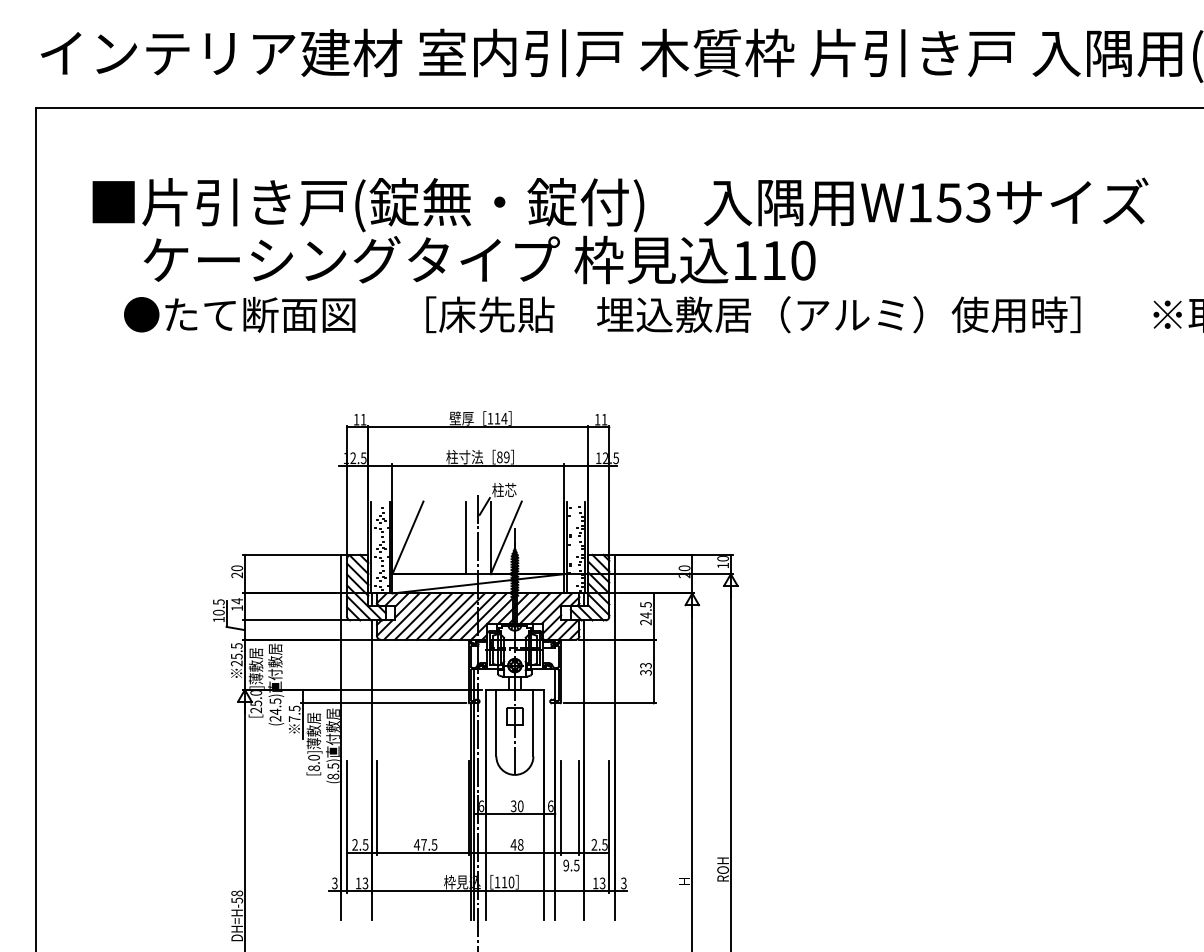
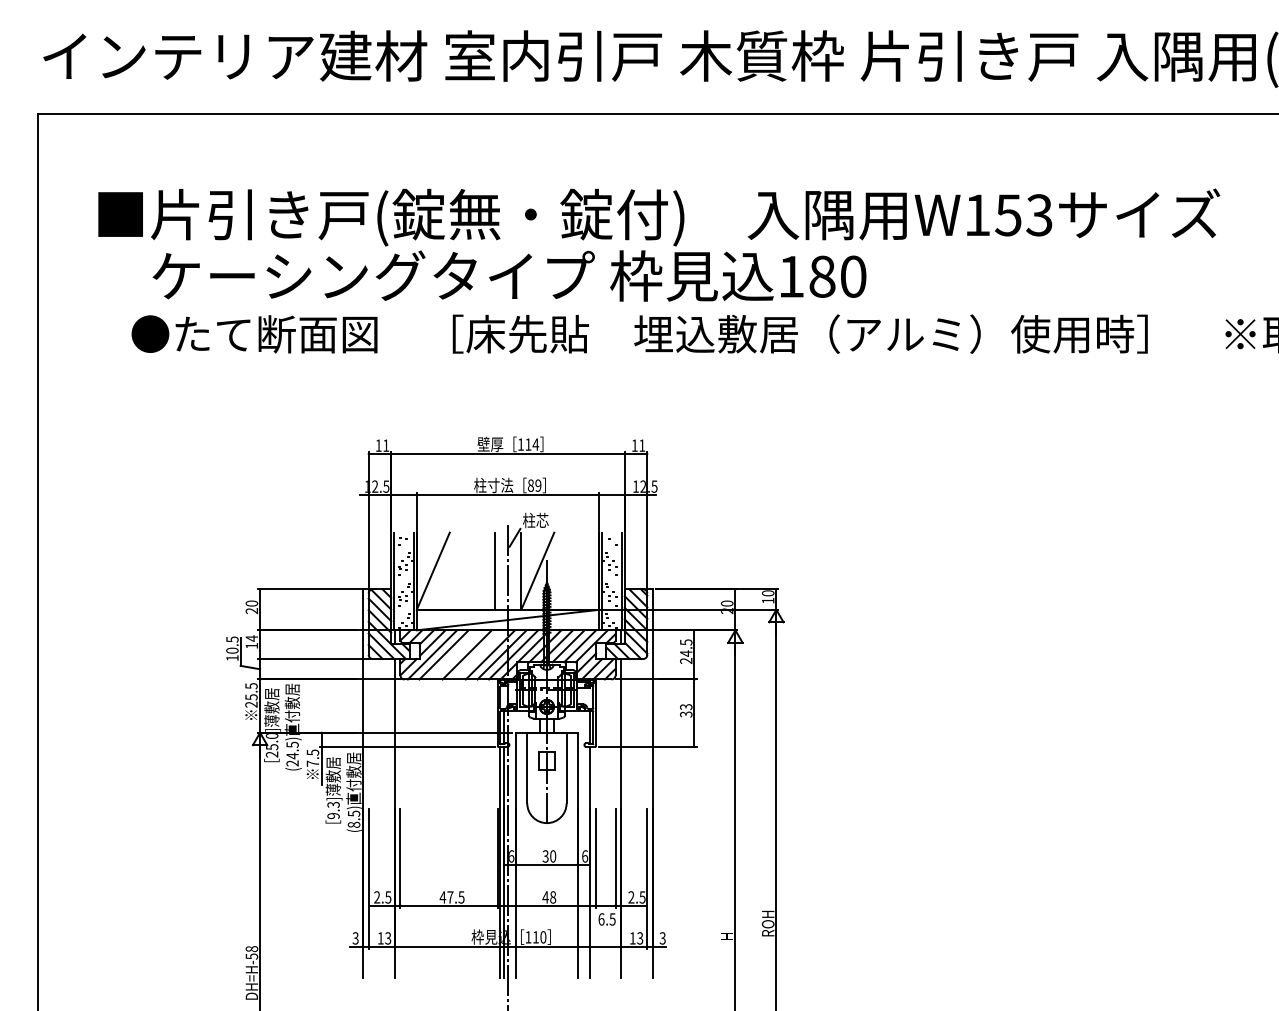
text: (774, 260) -> (822, 276), 110 -> 180
line: (428, 616) -> (455, 654), removed
line: (450, 616) -> (478, 654), removed
text: (313, 762) -> (332, 809), 8.0] -> 9.3]
text: (566, 865) -> (601, 919), 9.5 -> 6.5

